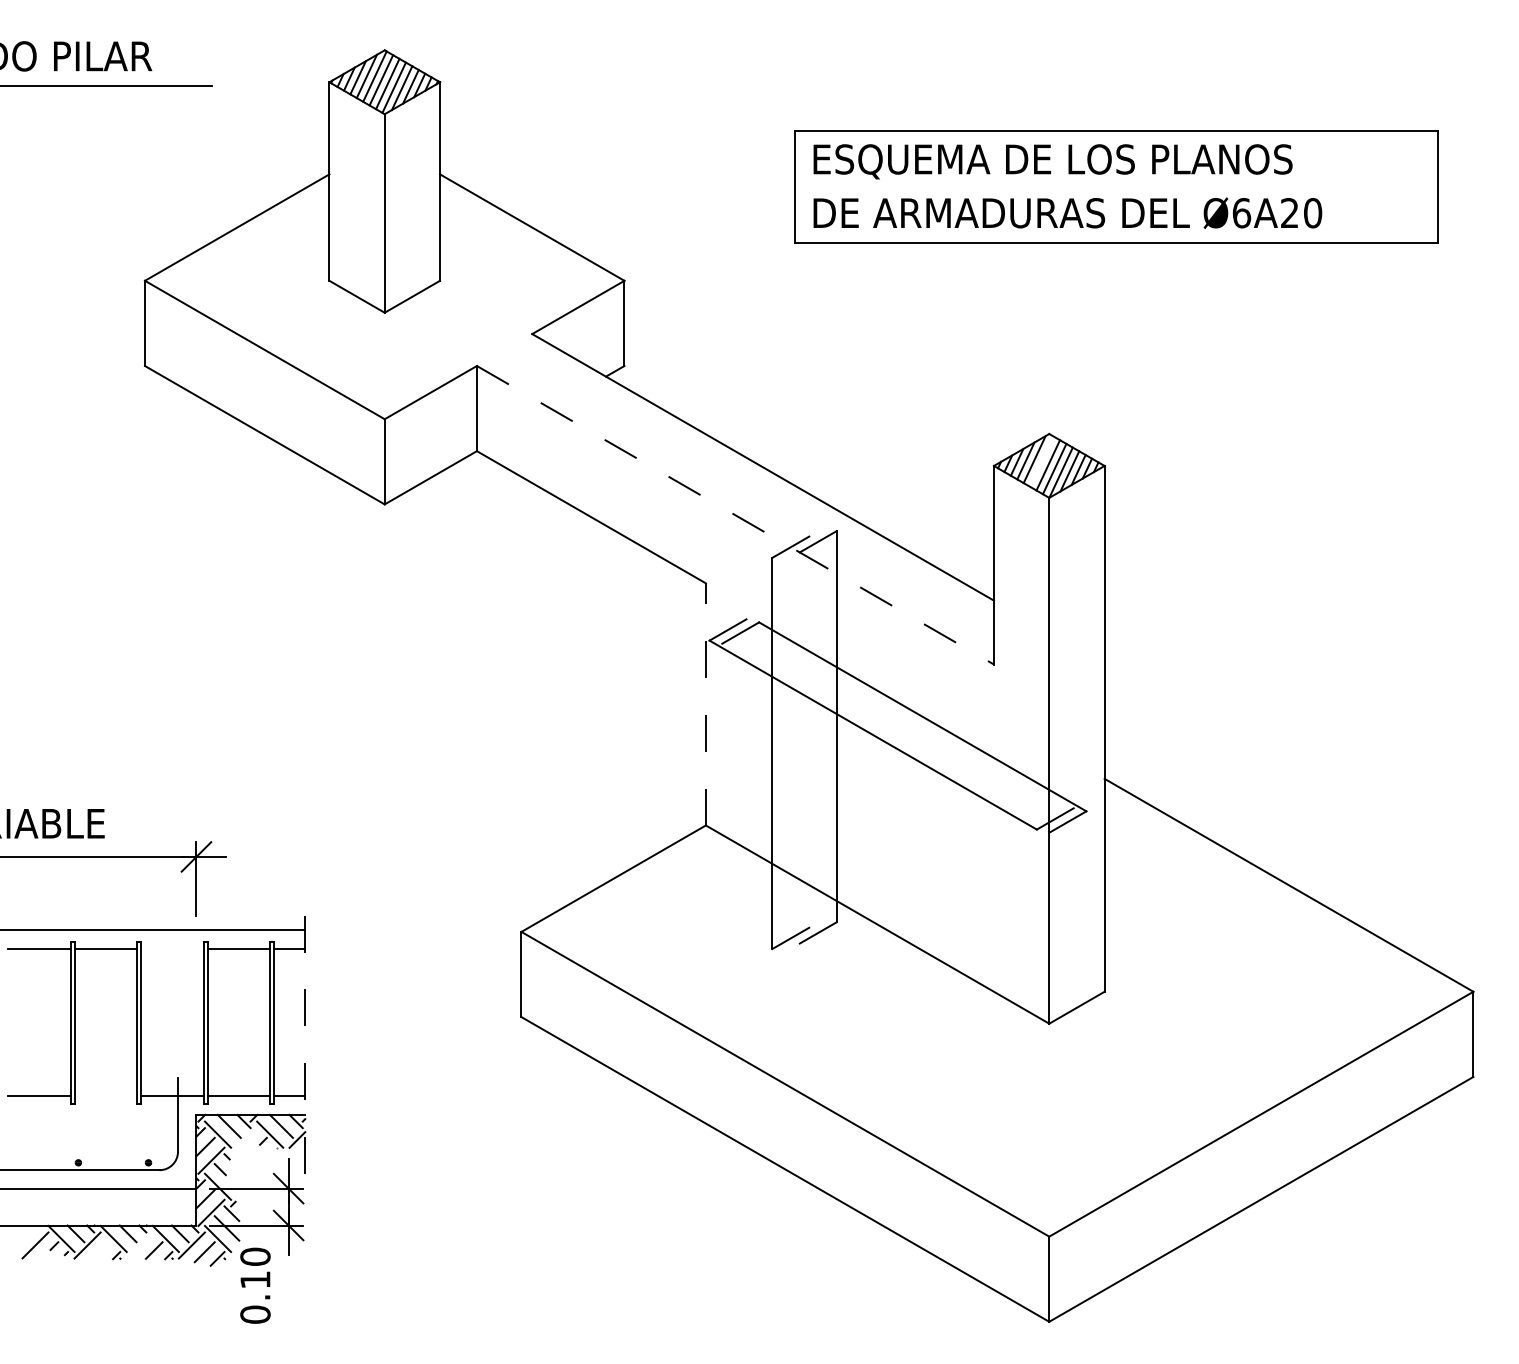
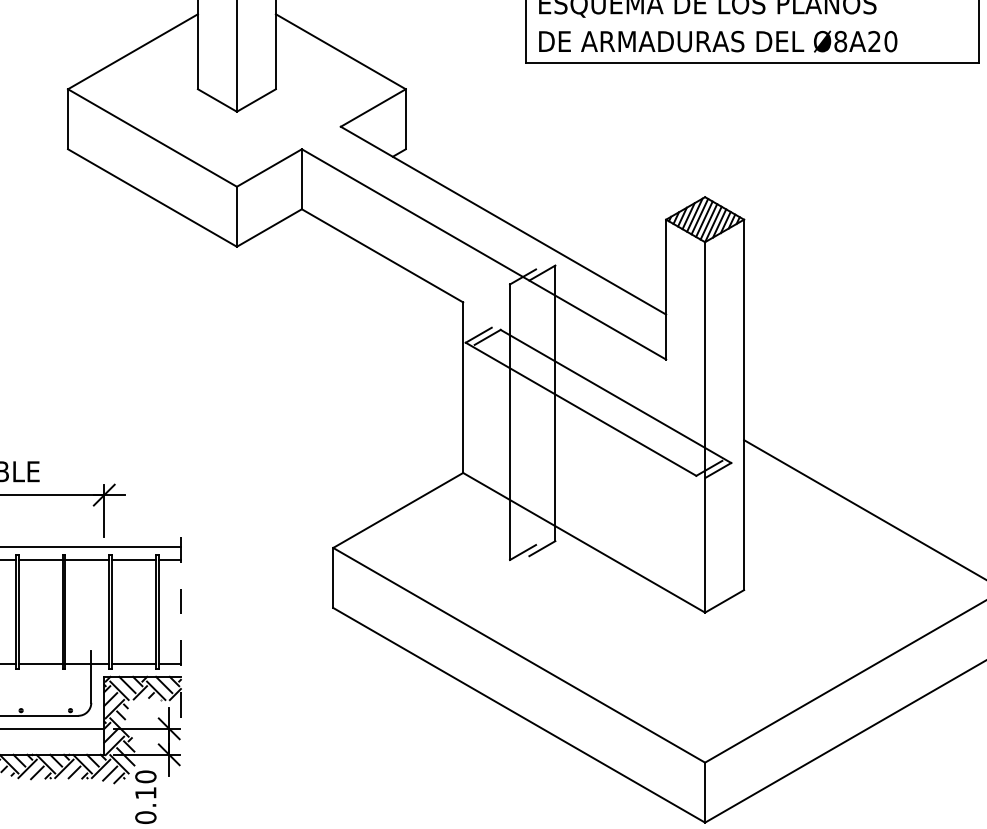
text: (1241, 213) -> (840, 41), Ø6A20 -> Ø8A20
line: (1041, 461) -> (699, 216), added
line: (735, 515) -> (484, 254), dashed -> solid
line: (705, 703) -> (462, 387), dashed -> solid
line: (172, 948) -> (87, 559), added
line: (105, 1096) -> (40, 663), added
line: (247, 1137) -> (140, 692), added
line: (139, 1245) -> (64, 768), added
line: (101, 1251) -> (37, 773), added

